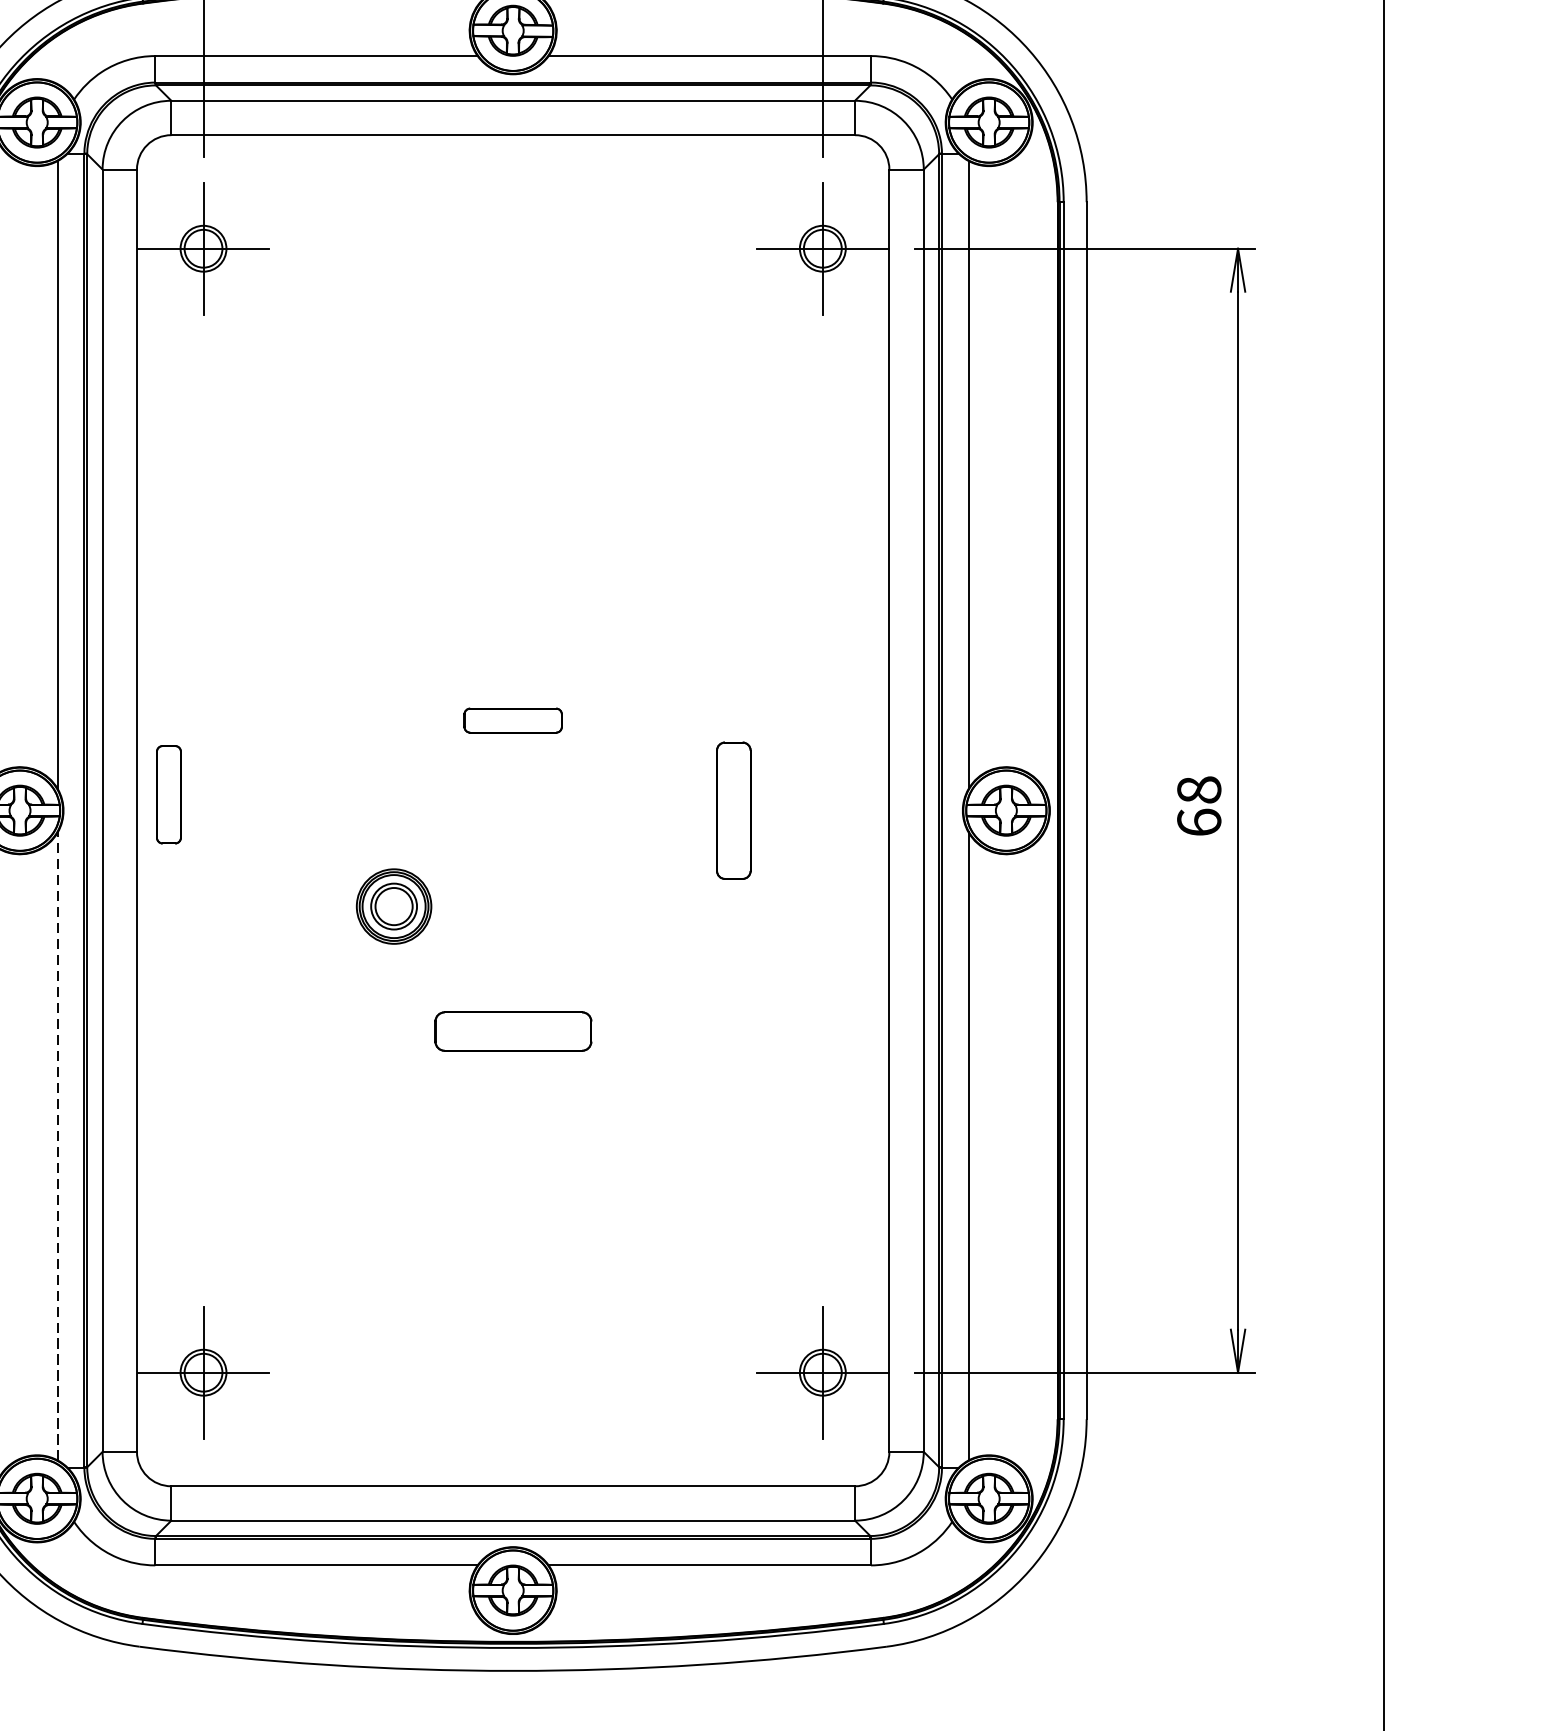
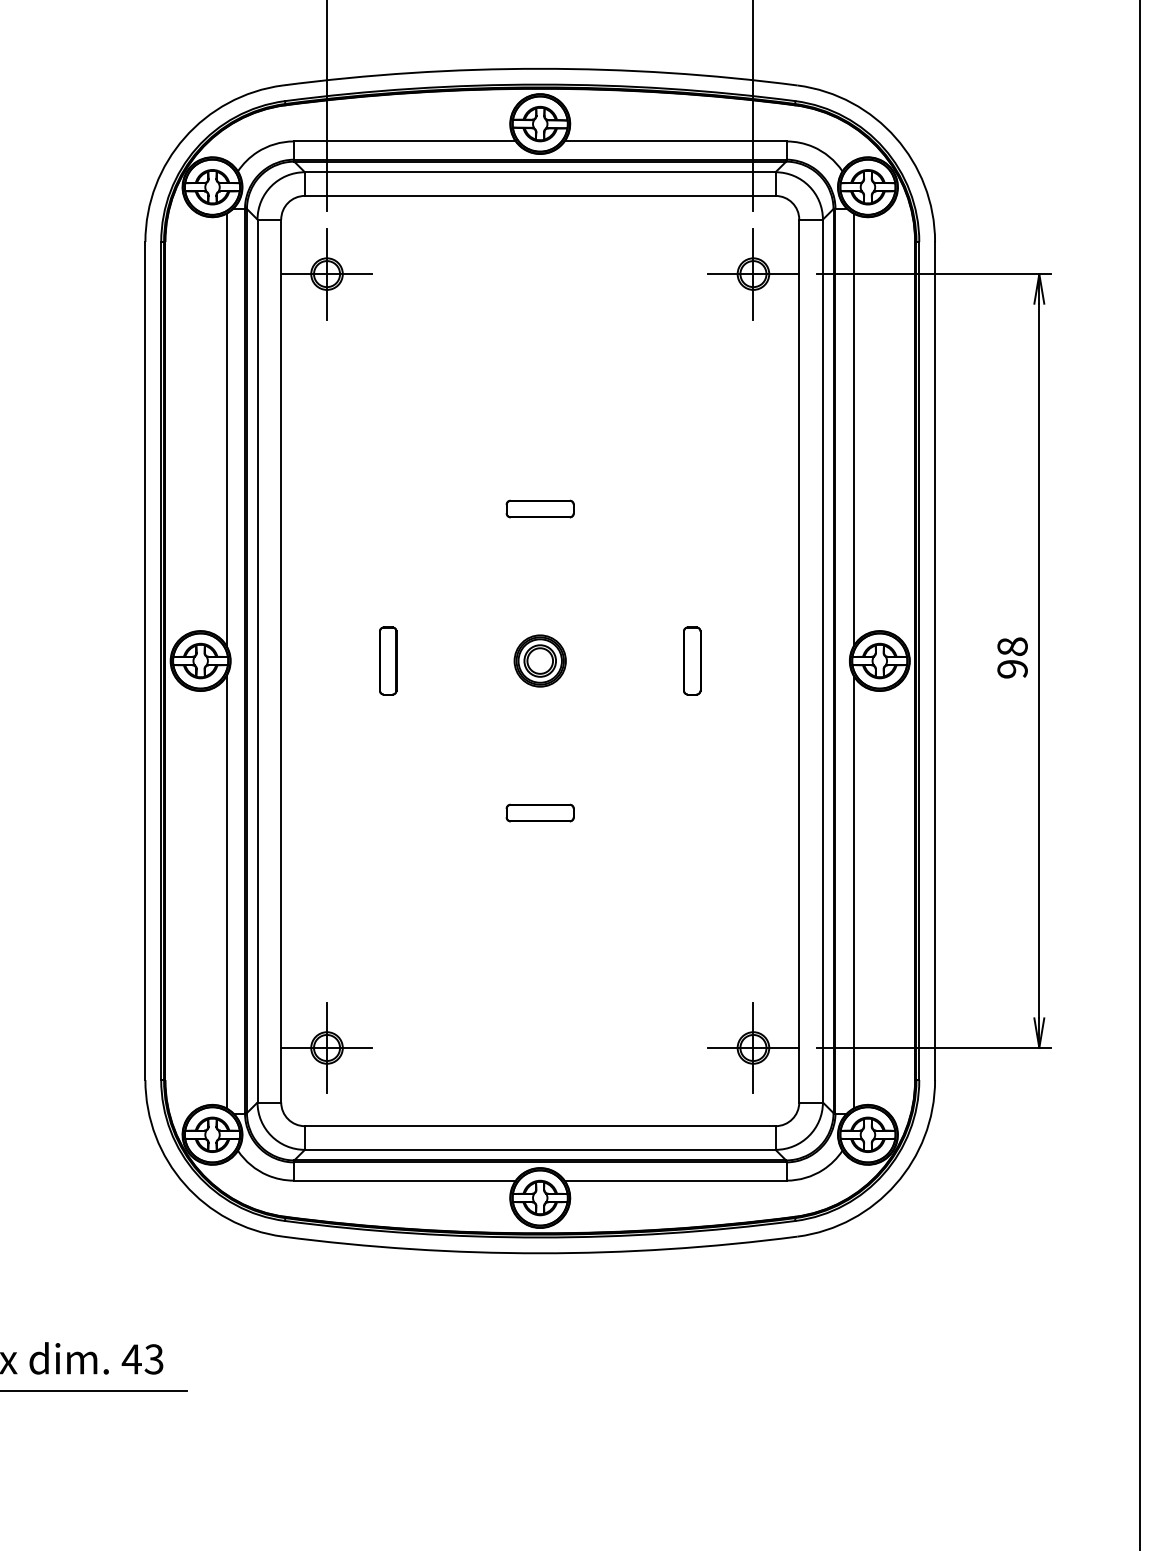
part: (512, 719) -> (539, 508), moved
part: (169, 793) -> (388, 660), moved
part: (734, 809) -> (692, 660), size x0.71
text: (1199, 821) -> (1012, 668), 68 -> 98
part: (393, 905) -> (539, 660), moved
part: (512, 1030) -> (539, 812), size x0.62
line: (57, 1145) -> (226, 891), dashed -> solid

